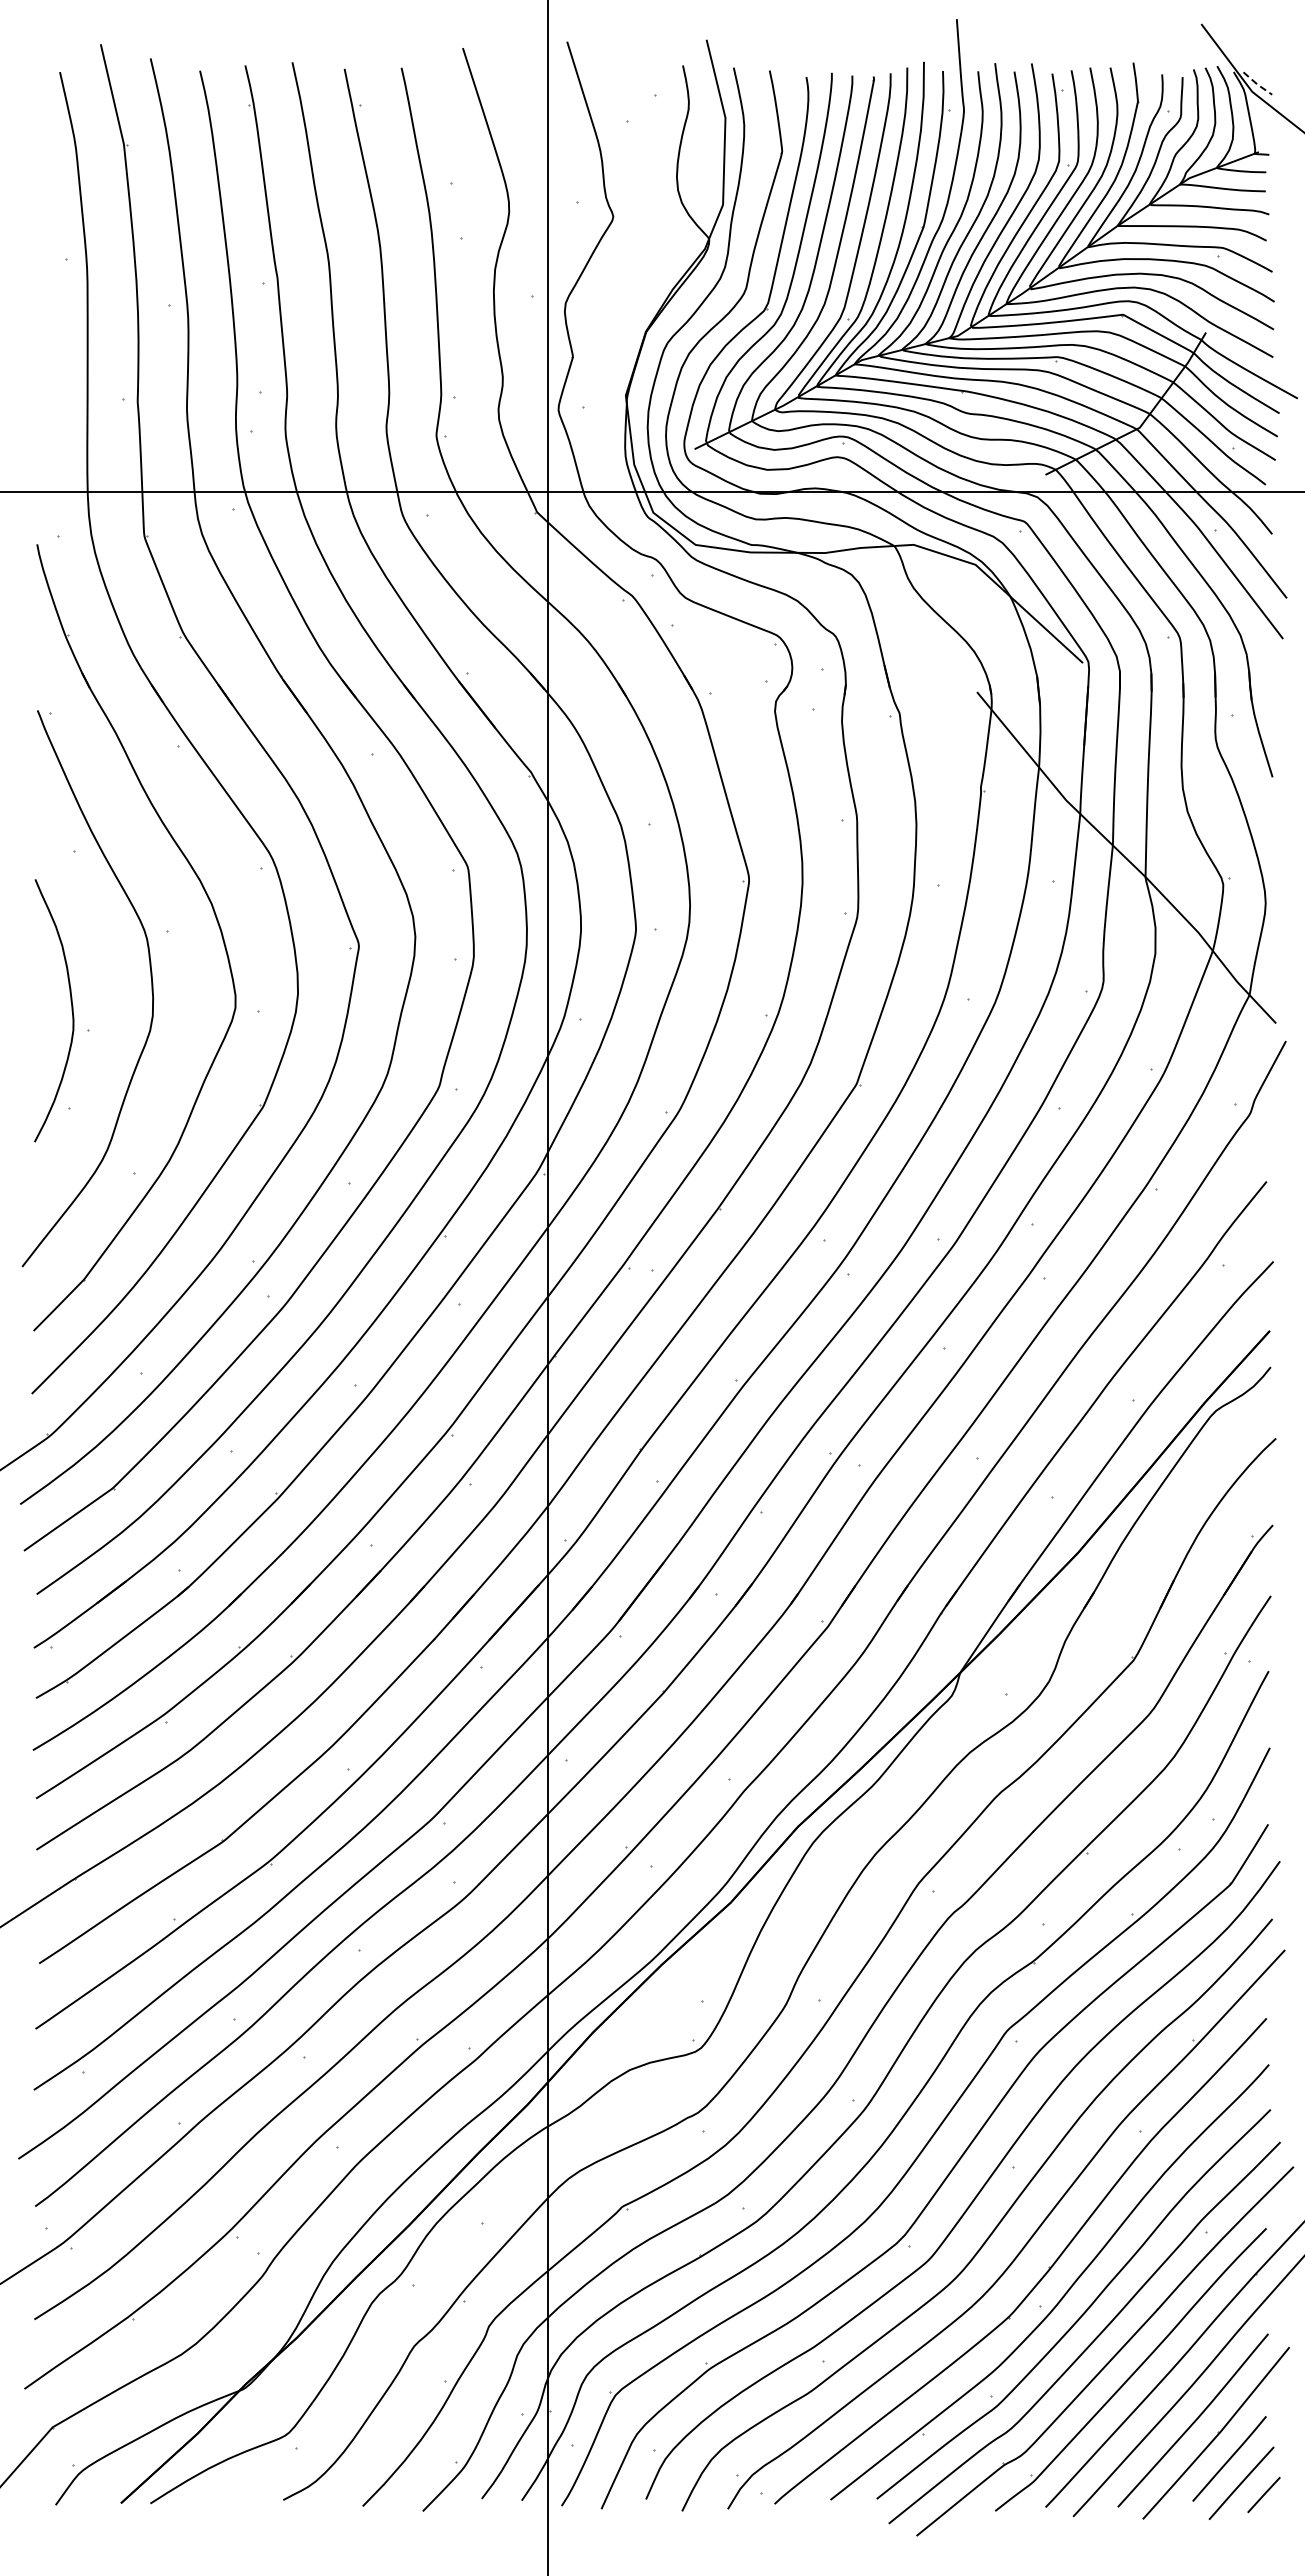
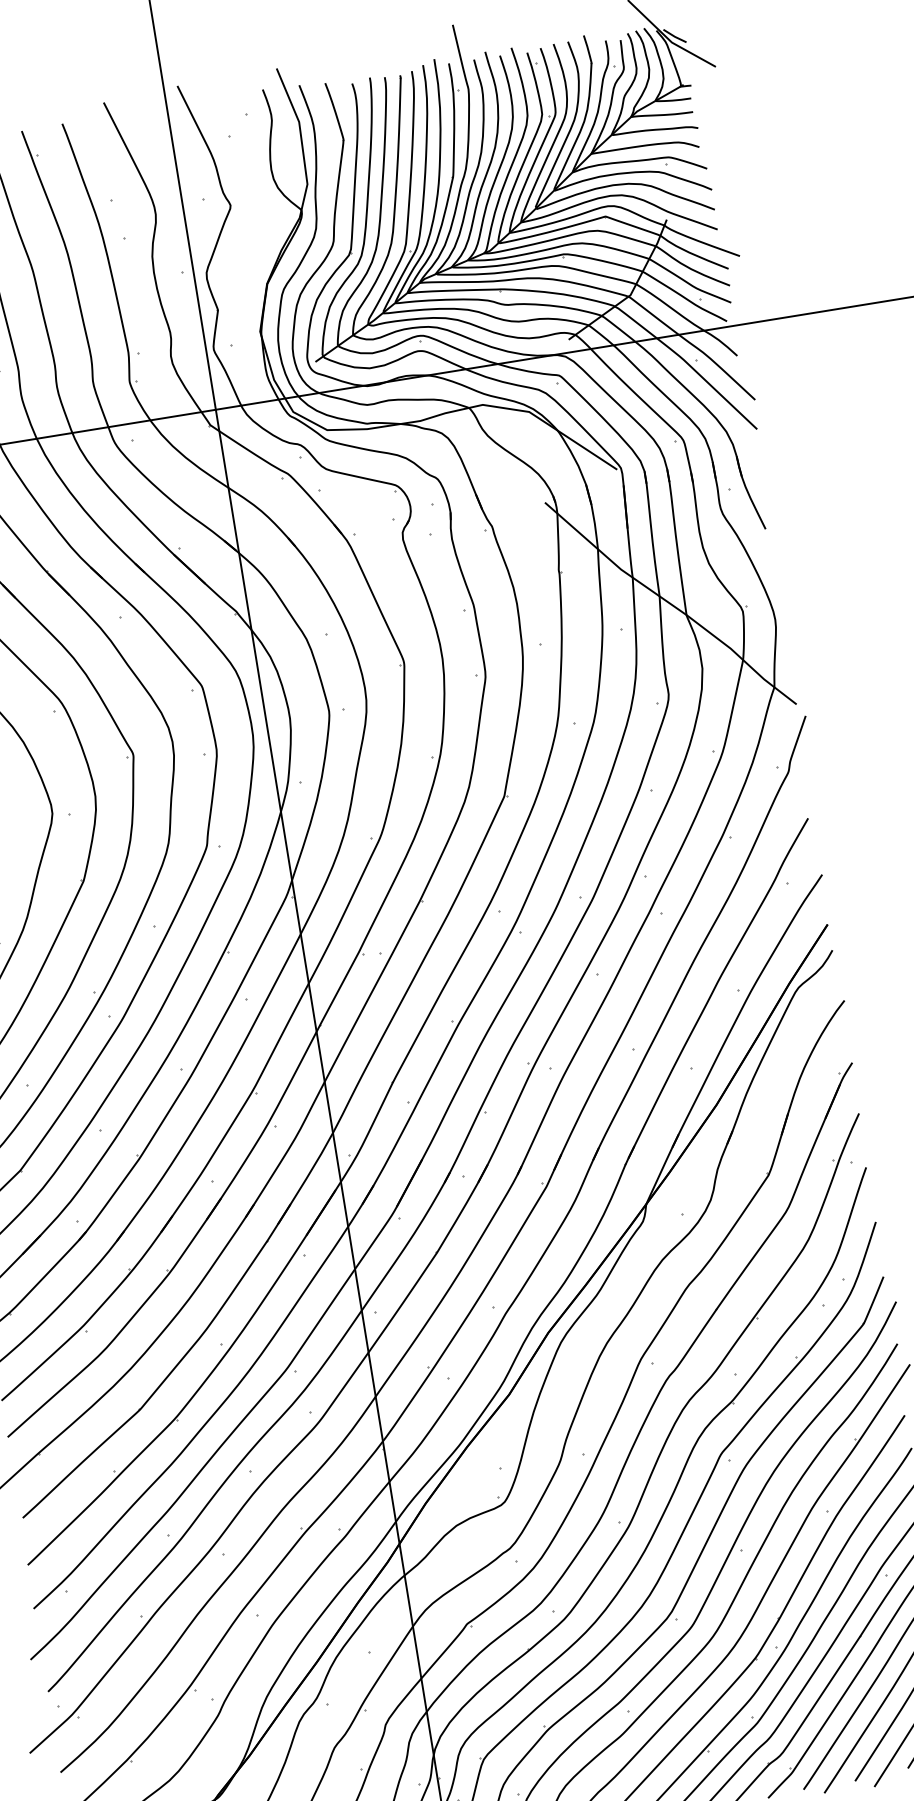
line: (1257, 84) -> (674, 36), dashed -> solid

